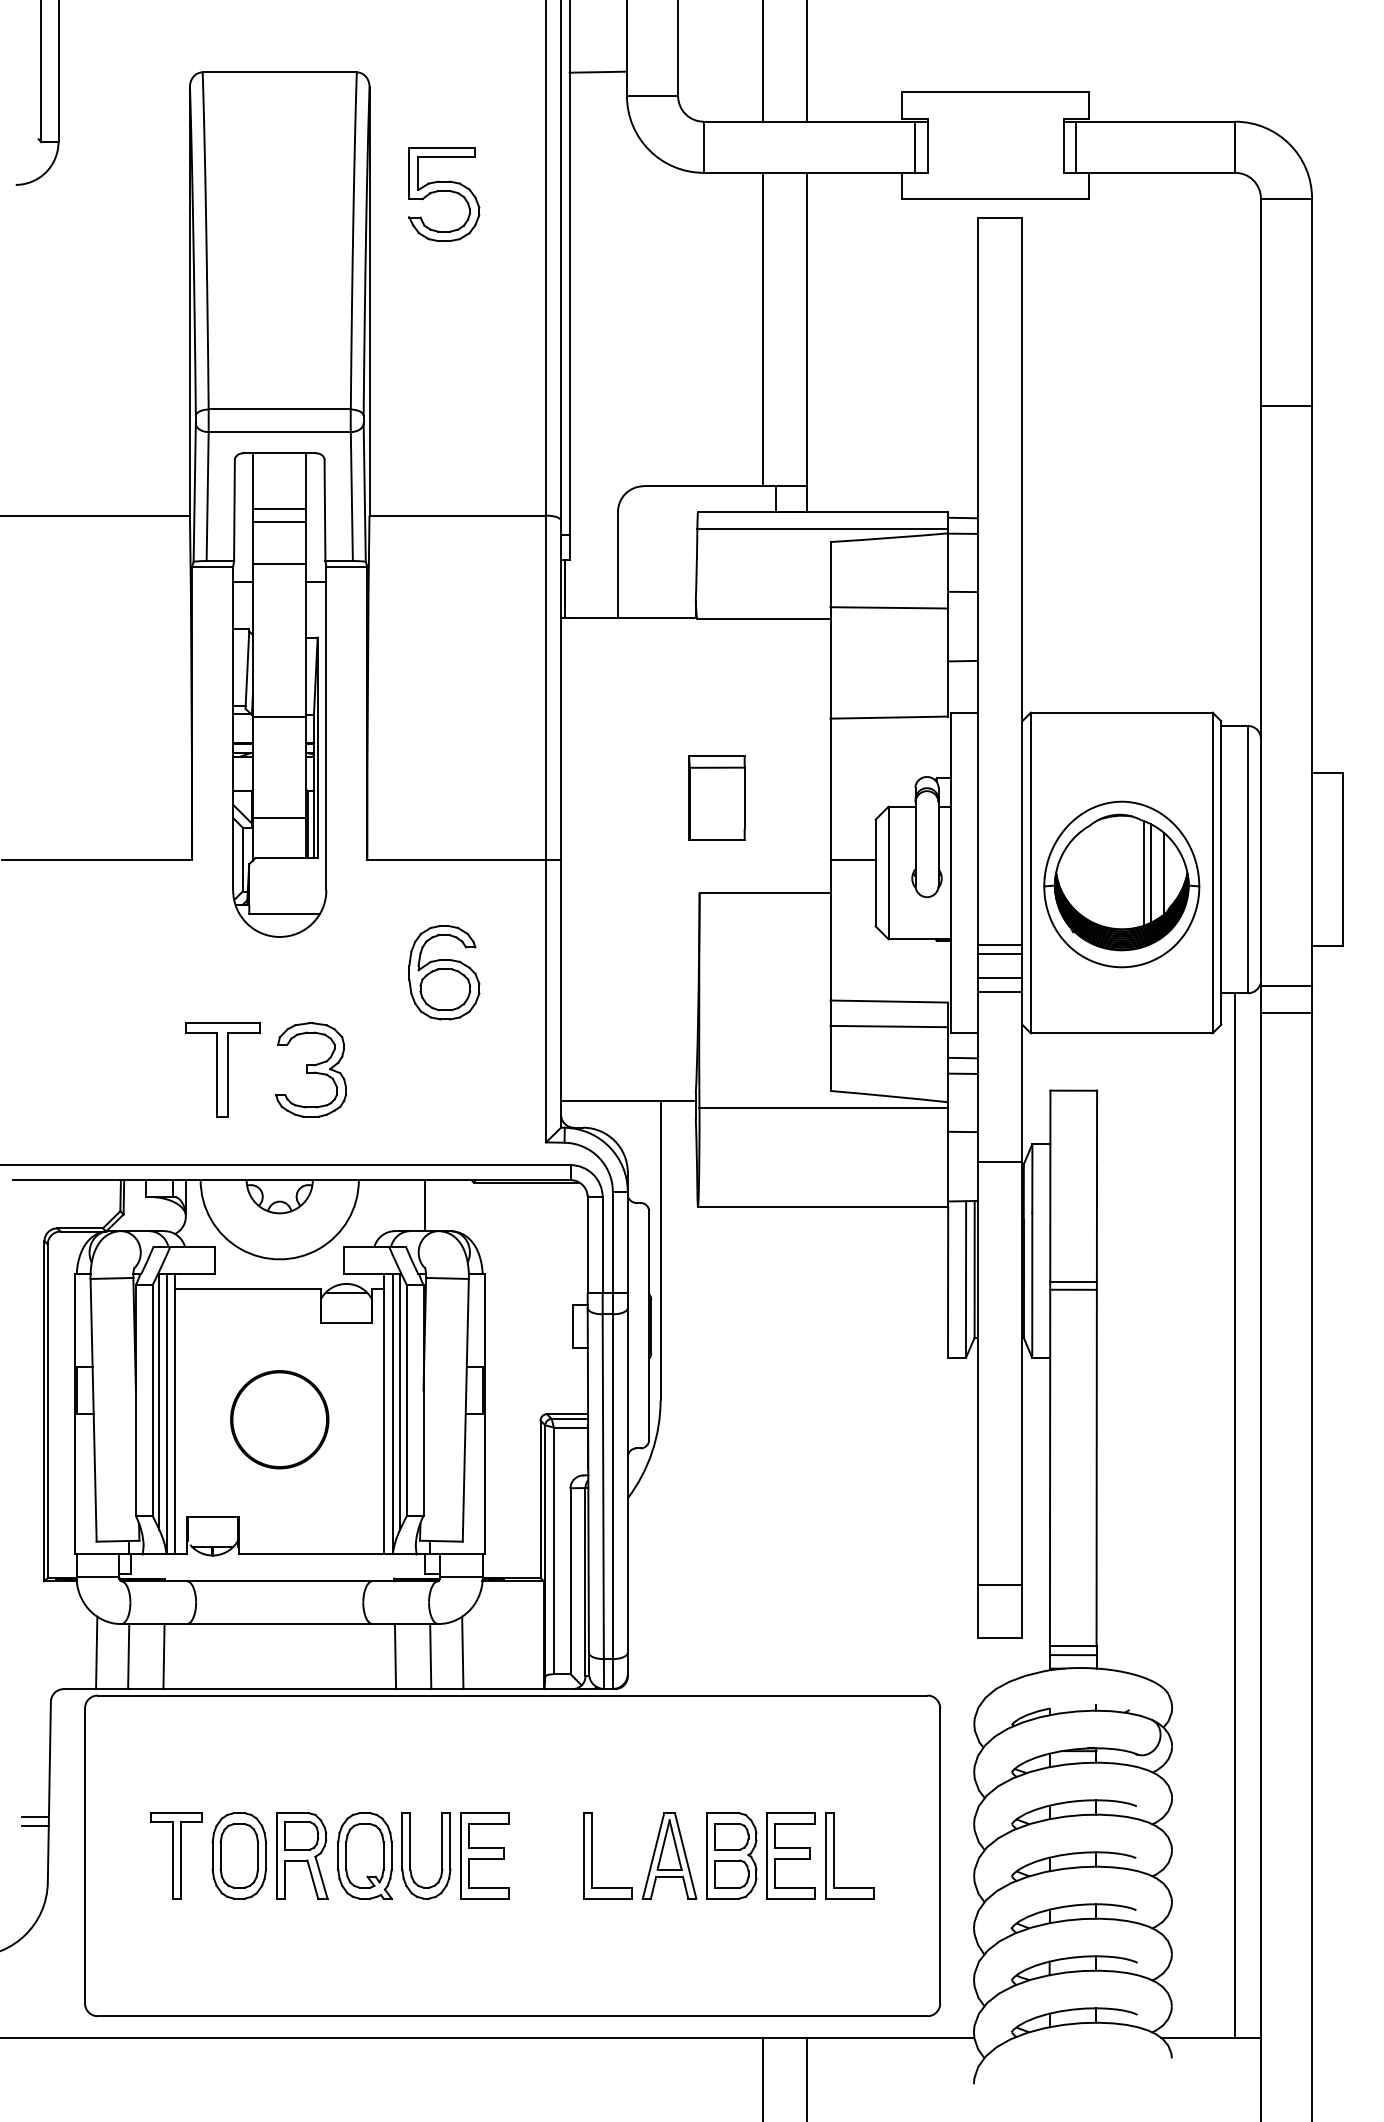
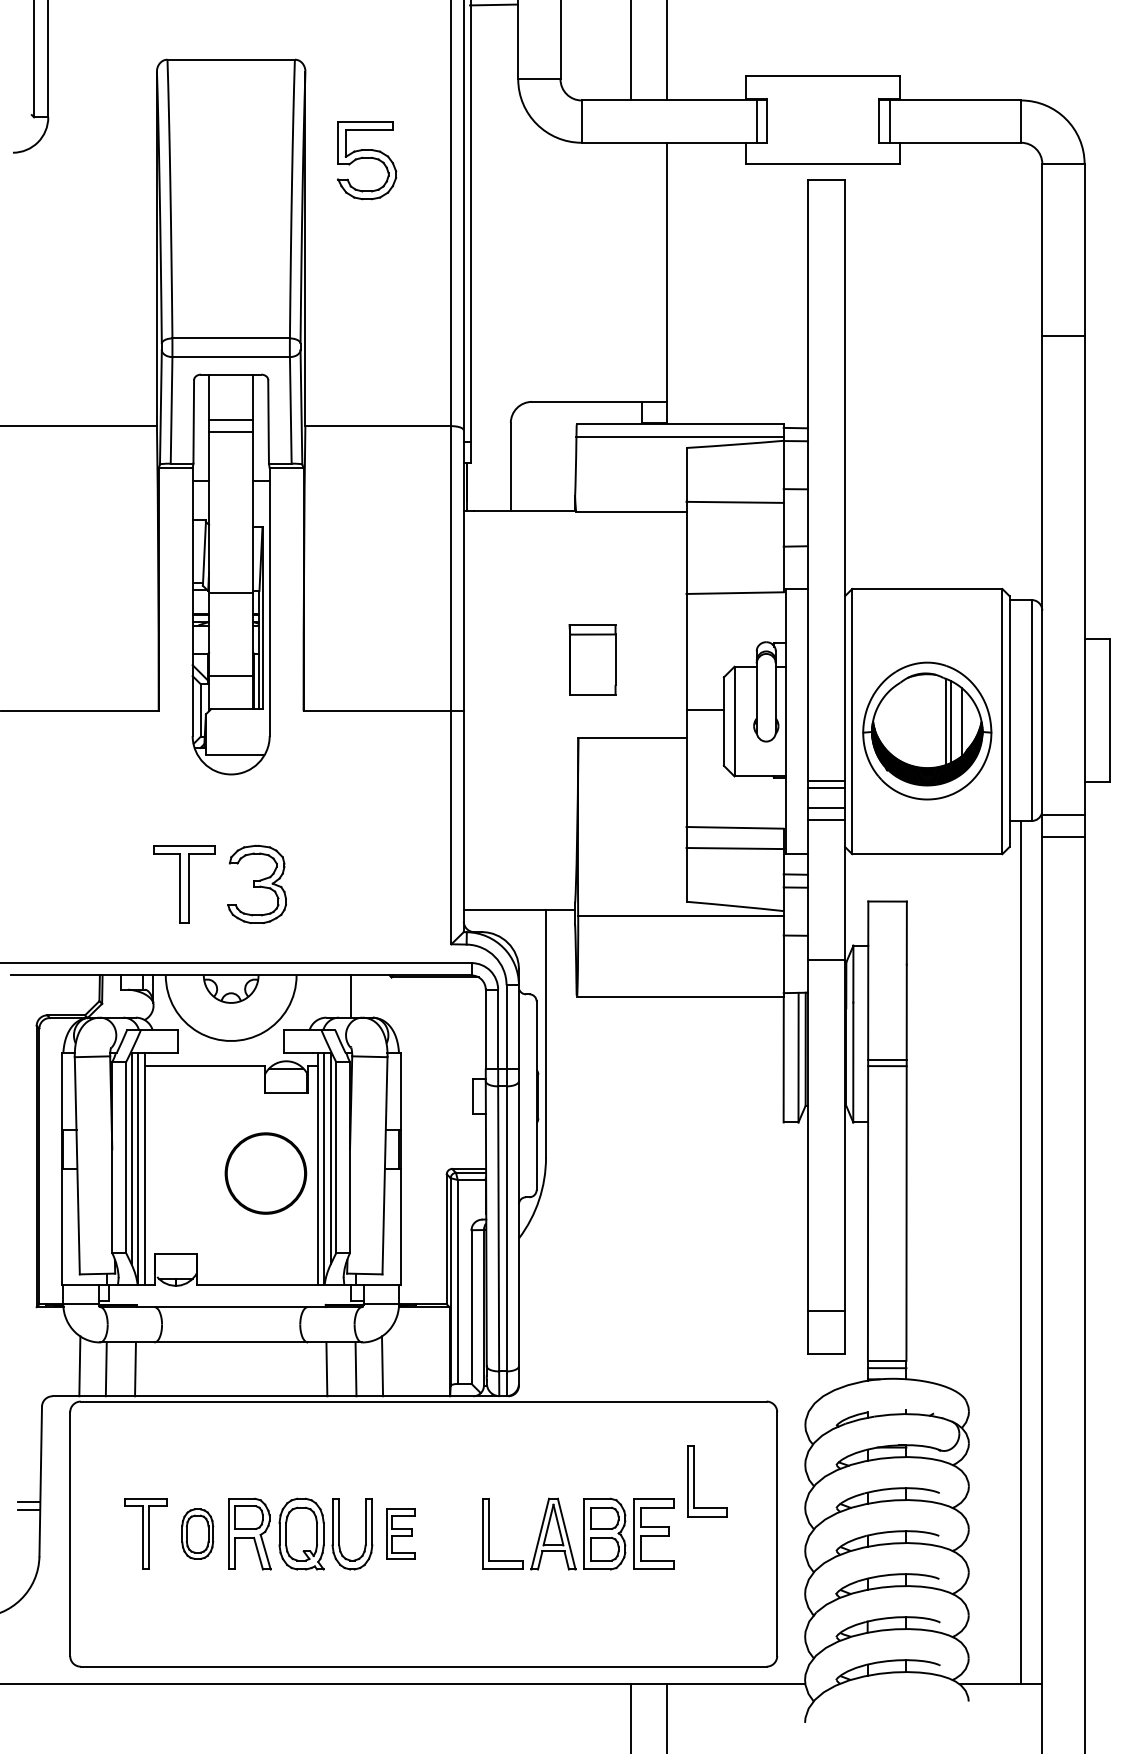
line: (597, 71) -> (493, 4), moved
line: (763, 329) -> (631, 272), removed
line: (279, 564) -> (230, 466), removed
part: (444, 972) -> (367, 803), removed
part: (279, 1419) -> (265, 1173), moved
part: (238, 1855) -> (197, 1533), size x0.7
part: (484, 1855) -> (400, 1533), size x0.7
part: (834, 1855) -> (694, 1480), moved

